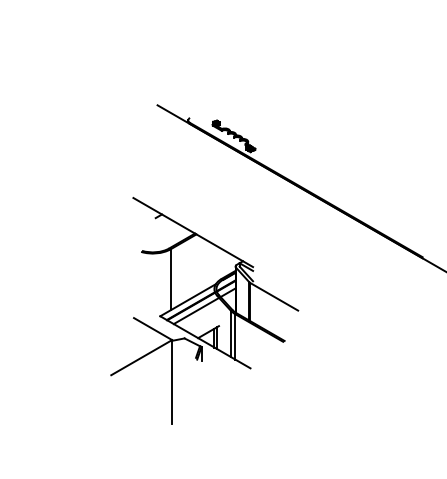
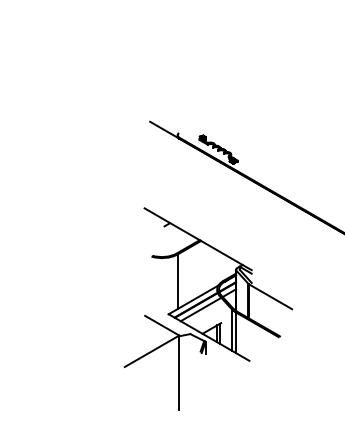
part: (204, 310) -> (208, 309), moved

